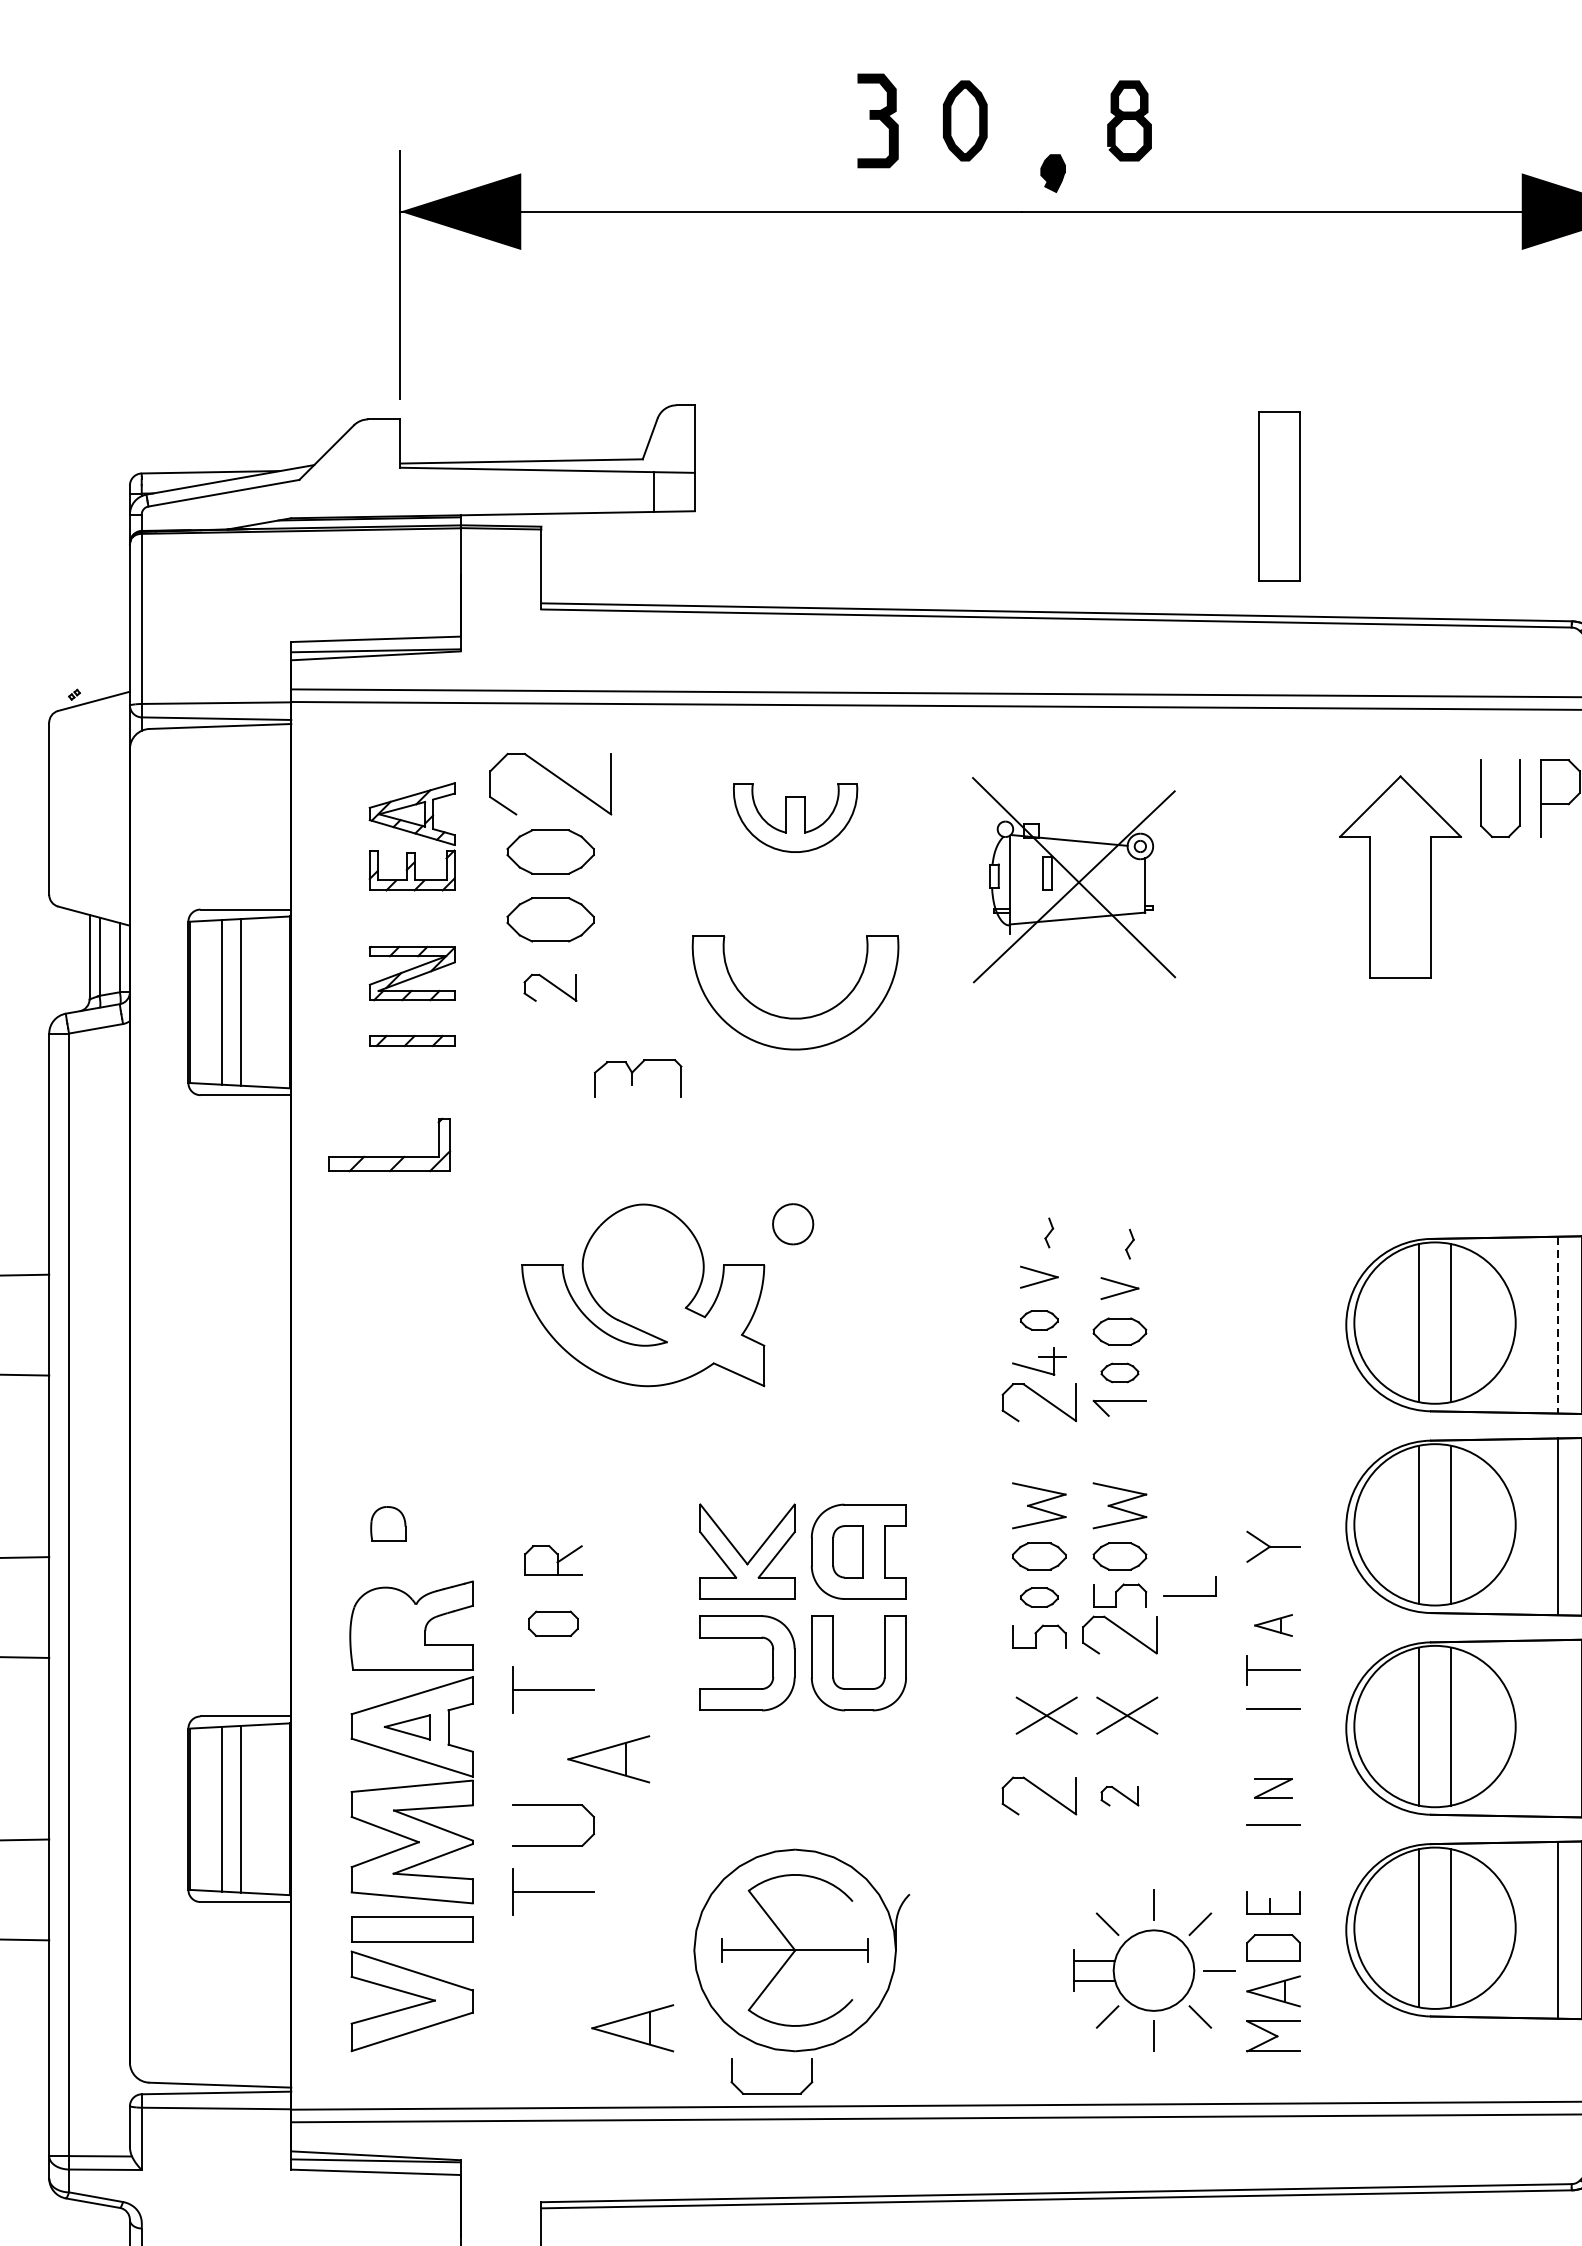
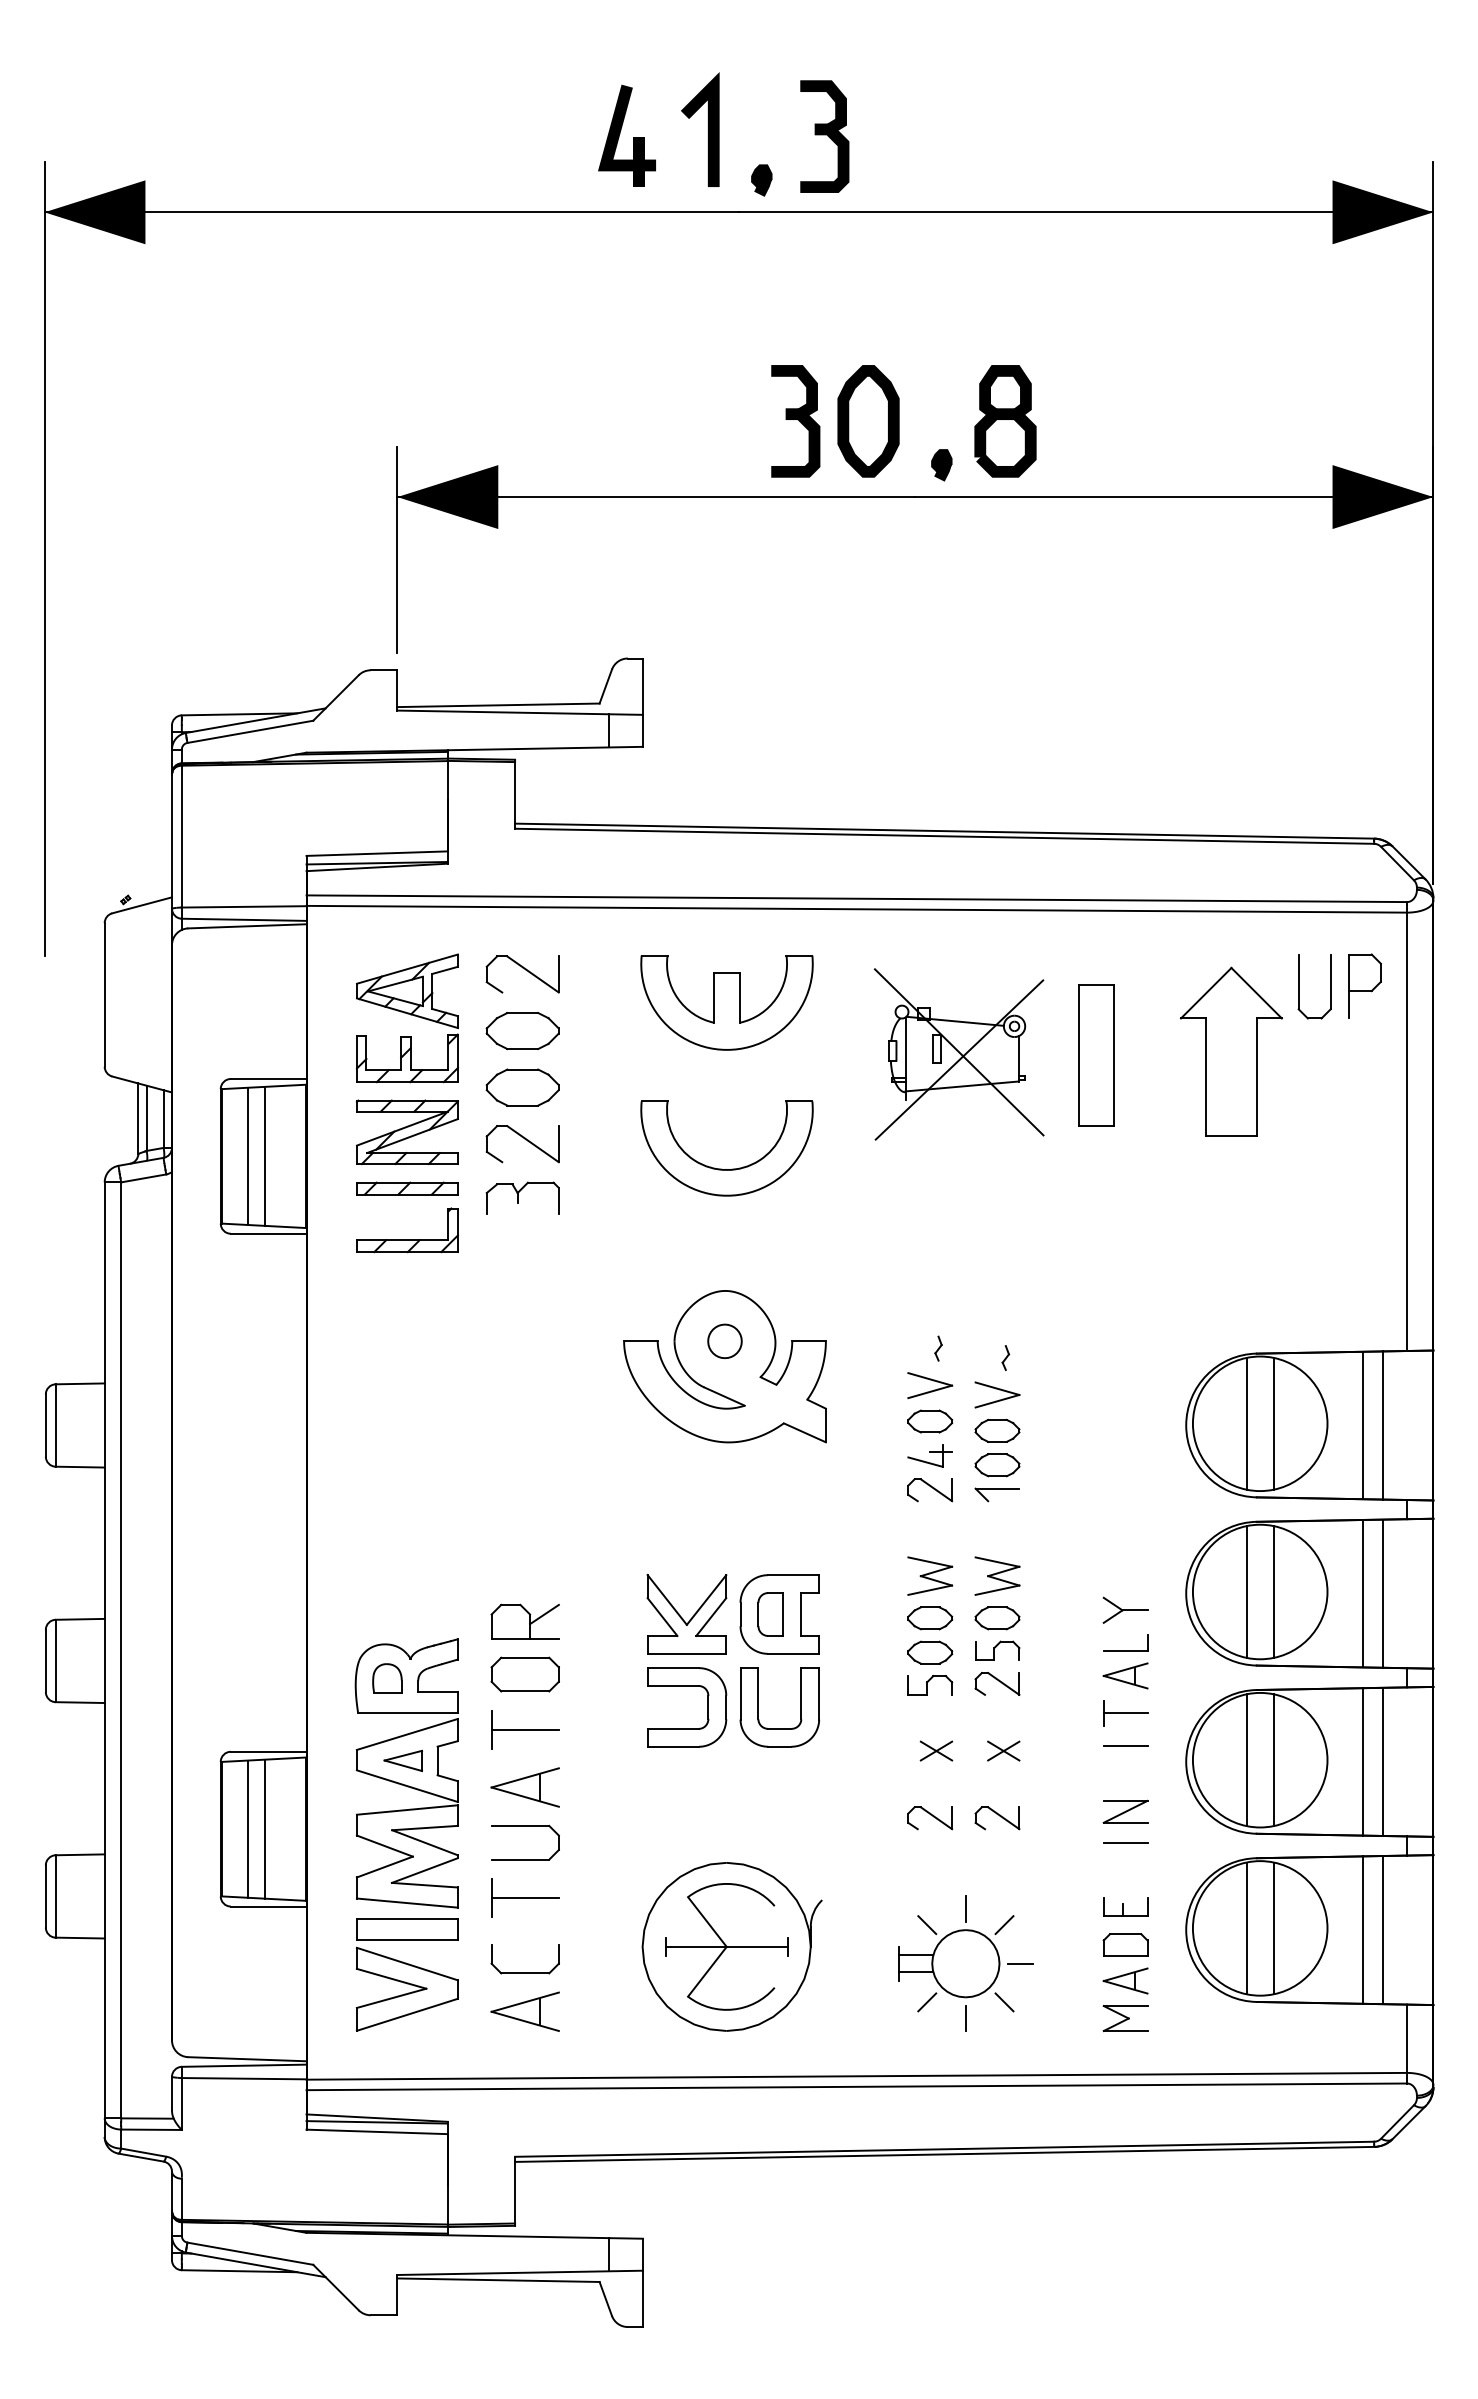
part: (877, 121) -> (795, 421), size x1.43
part: (965, 121) -> (868, 421), size x1.67
part: (1129, 121) -> (1005, 421), size x1.67
part: (1279, 496) -> (1096, 1055), moved
part: (550, 784) -> (522, 974), size x0.71
part: (794, 817) -> (726, 1002), size x1.67
part: (411, 837) -> (406, 1018), size x1.43
part: (412, 973) -> (407, 1132), size x1.43
part: (550, 988) -> (522, 1144), size x1.67
part: (412, 1040) -> (407, 1188), size x1.43
part: (637, 1078) -> (522, 1197), moved
part: (389, 1156) -> (407, 1239), moved
part: (1039, 1277) -> (930, 1385), size x1.43
part: (1119, 1287) -> (997, 1394), size x1.43
part: (642, 1295) -> (724, 1366), moved
part: (1039, 1320) -> (930, 1421), size x1.43
line: (1557, 1325) -> (1362, 1425), dashed -> solid
part: (1119, 1373) -> (997, 1465), size x1.43
part: (1038, 1403) -> (929, 1490), size x0.71
part: (388, 1524) -> (387, 1678), moved
part: (552, 1560) -> (524, 1621), size x1.43
part: (1189, 1594) -> (1125, 1650), moved
part: (1039, 1597) -> (930, 1652), size x1.43
part: (552, 1623) -> (524, 1674), size x1.67
part: (1273, 1624) -> (1125, 1675), size x1.43
part: (1119, 1634) -> (997, 1683), size x0.71
part: (1046, 1714) -> (936, 1750), size x0.62
part: (1127, 1714) -> (1003, 1750), size x0.62
line: (1557, 1728) -> (1362, 1761), added
part: (607, 1759) -> (524, 1787), moved
part: (1273, 1788) -> (1125, 1811), size x1.43
part: (1038, 1796) -> (929, 1818), size x0.71
part: (1119, 1796) -> (997, 1818), size x1.43
part: (1153, 1970) -> (965, 1963), moved
part: (631, 2027) -> (524, 2011), moved
part: (770, 2092) -> (524, 1972), moved

